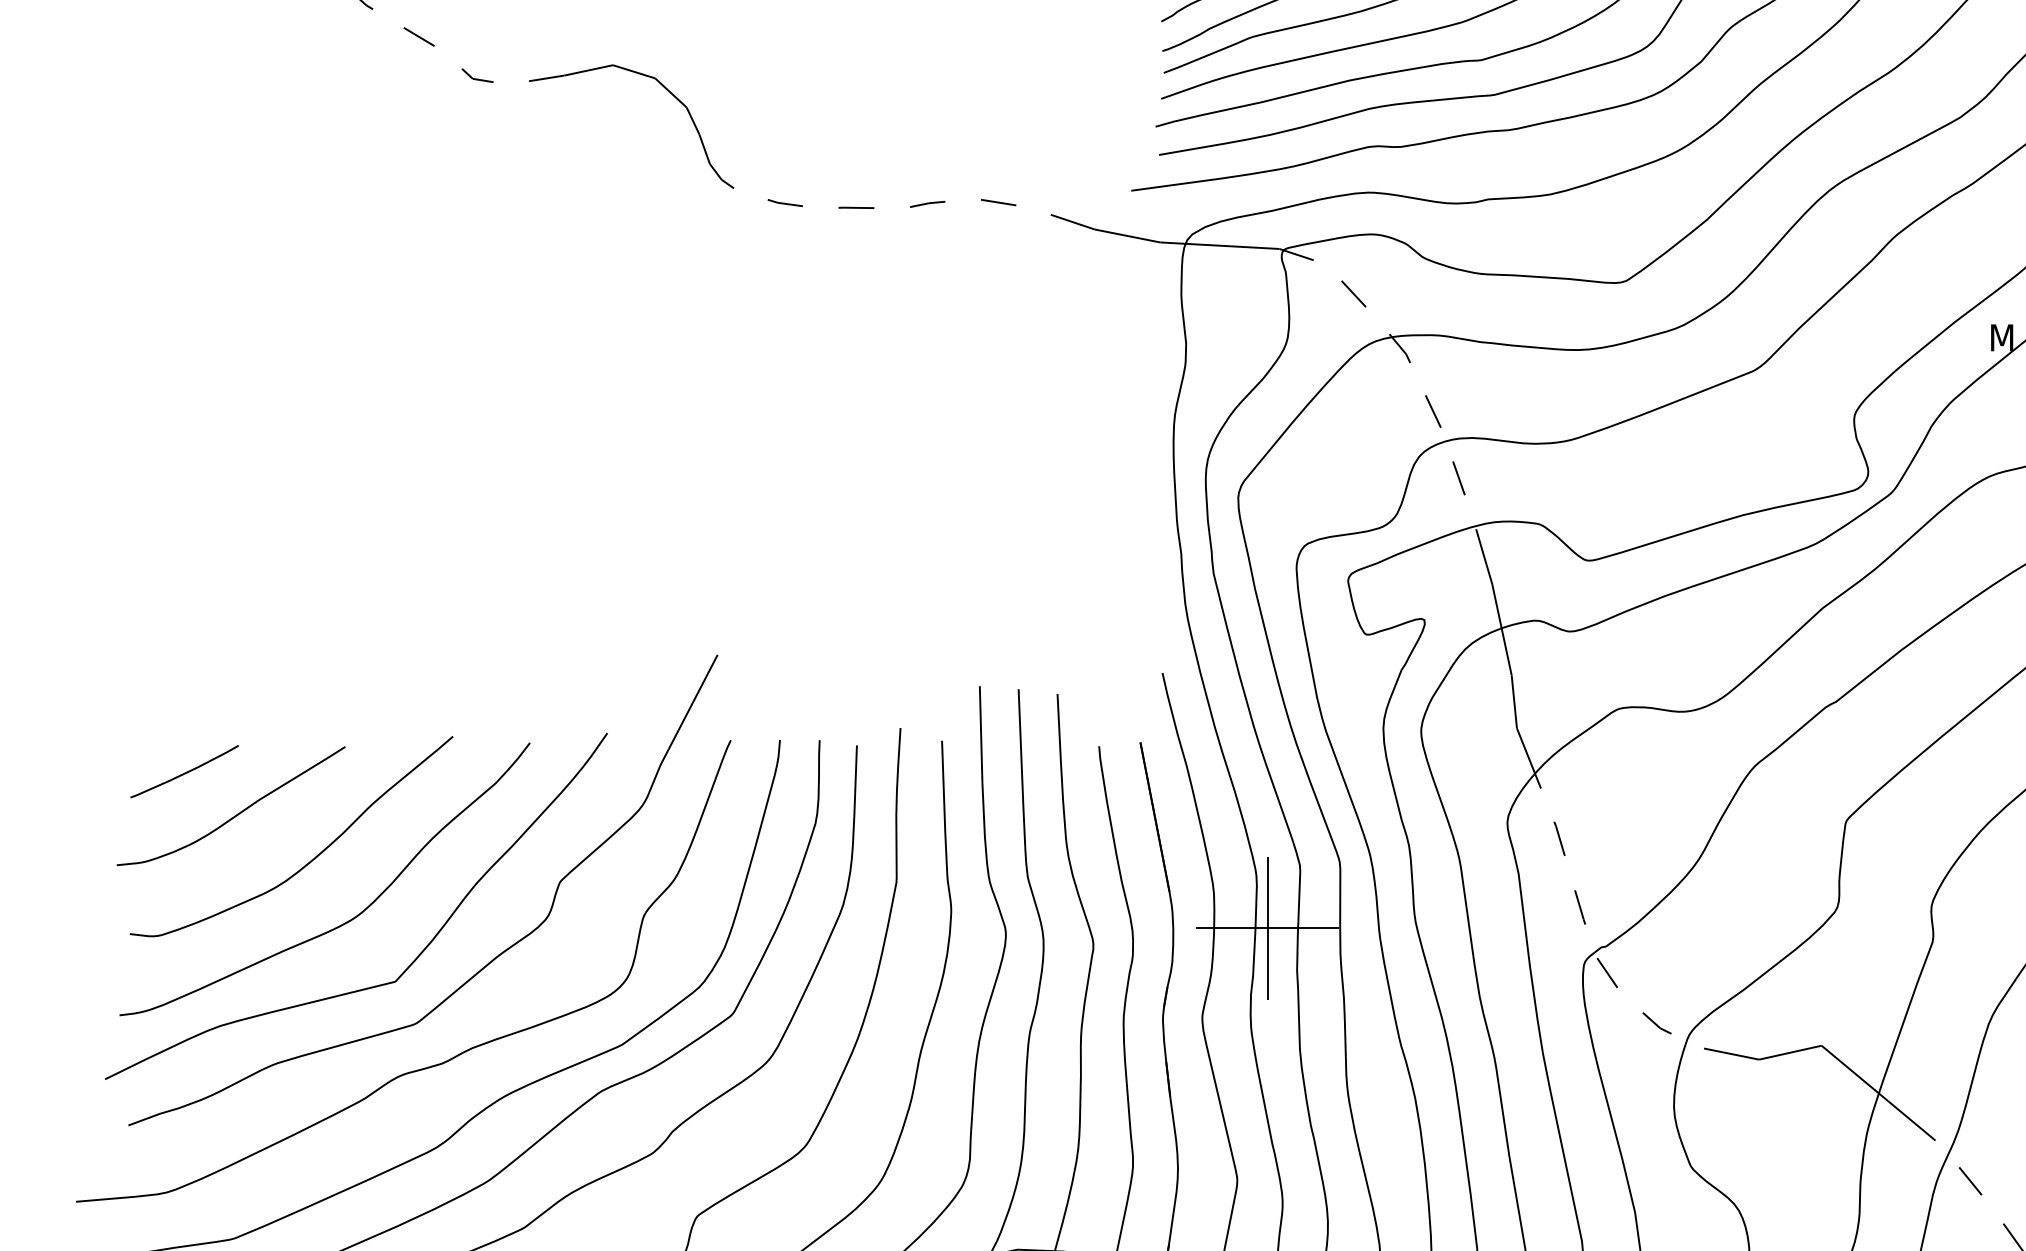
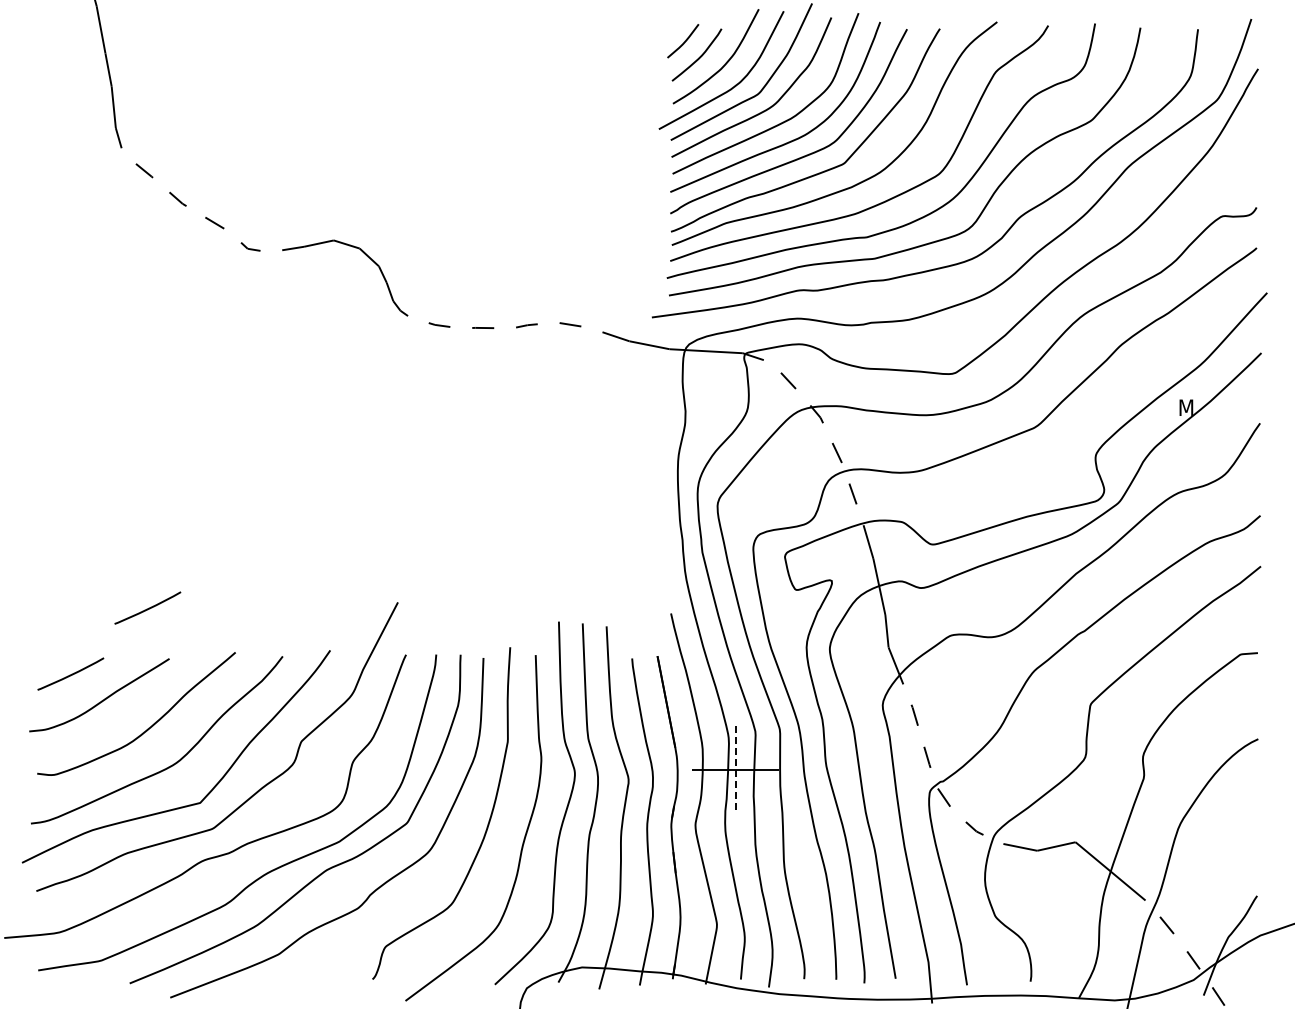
curve: (309, 664) -> (147, 608), added
line: (1267, 928) -> (735, 770), solid -> dashed

